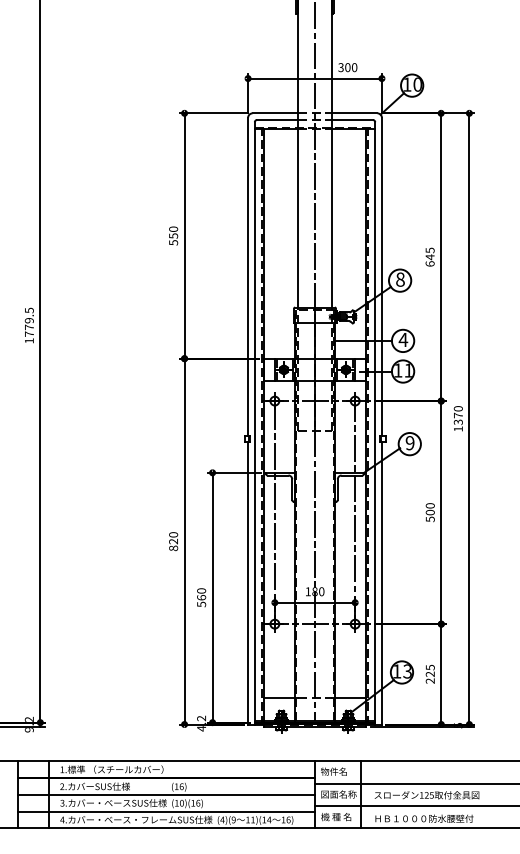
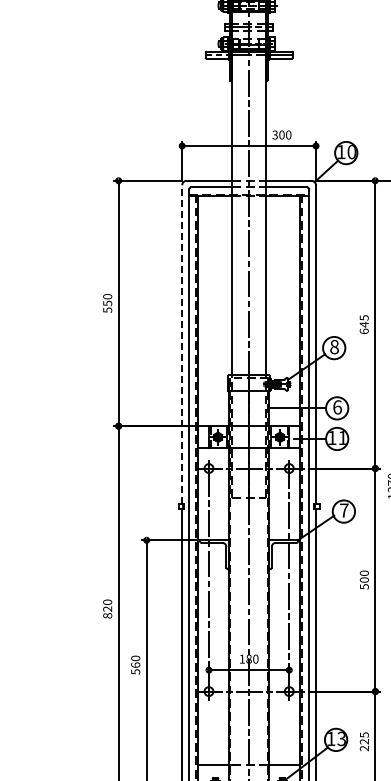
line: (248, 276) -> (182, 343), solid -> dashed
text: (403, 339) -> (337, 406), 4 -> 6
text: (409, 443) -> (343, 510), 9 -> 7

